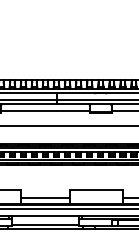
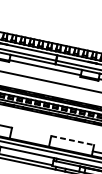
line: (96, 190) -> (72, 140), solid -> dashed
line: (45, 198) -> (30, 138), removed

